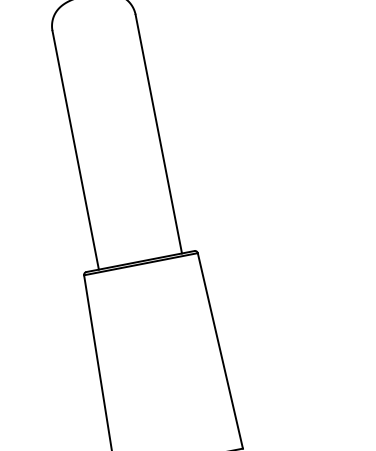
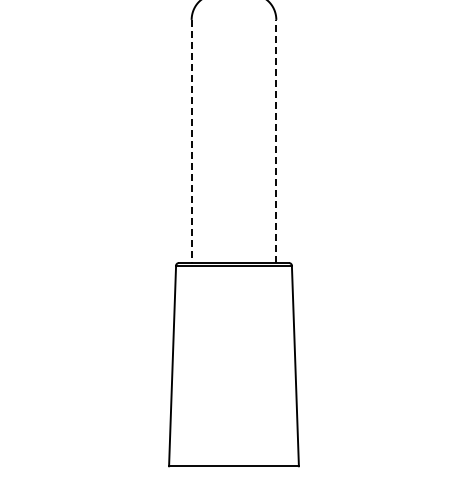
line: (158, 134) -> (276, 141), solid -> dashed
line: (75, 150) -> (191, 141), solid -> dashed

